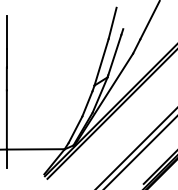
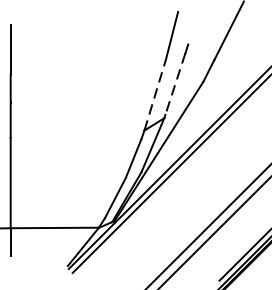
line: (114, 55) -> (174, 84), solid -> dashed
line: (101, 61) -> (155, 93), solid -> dashed

